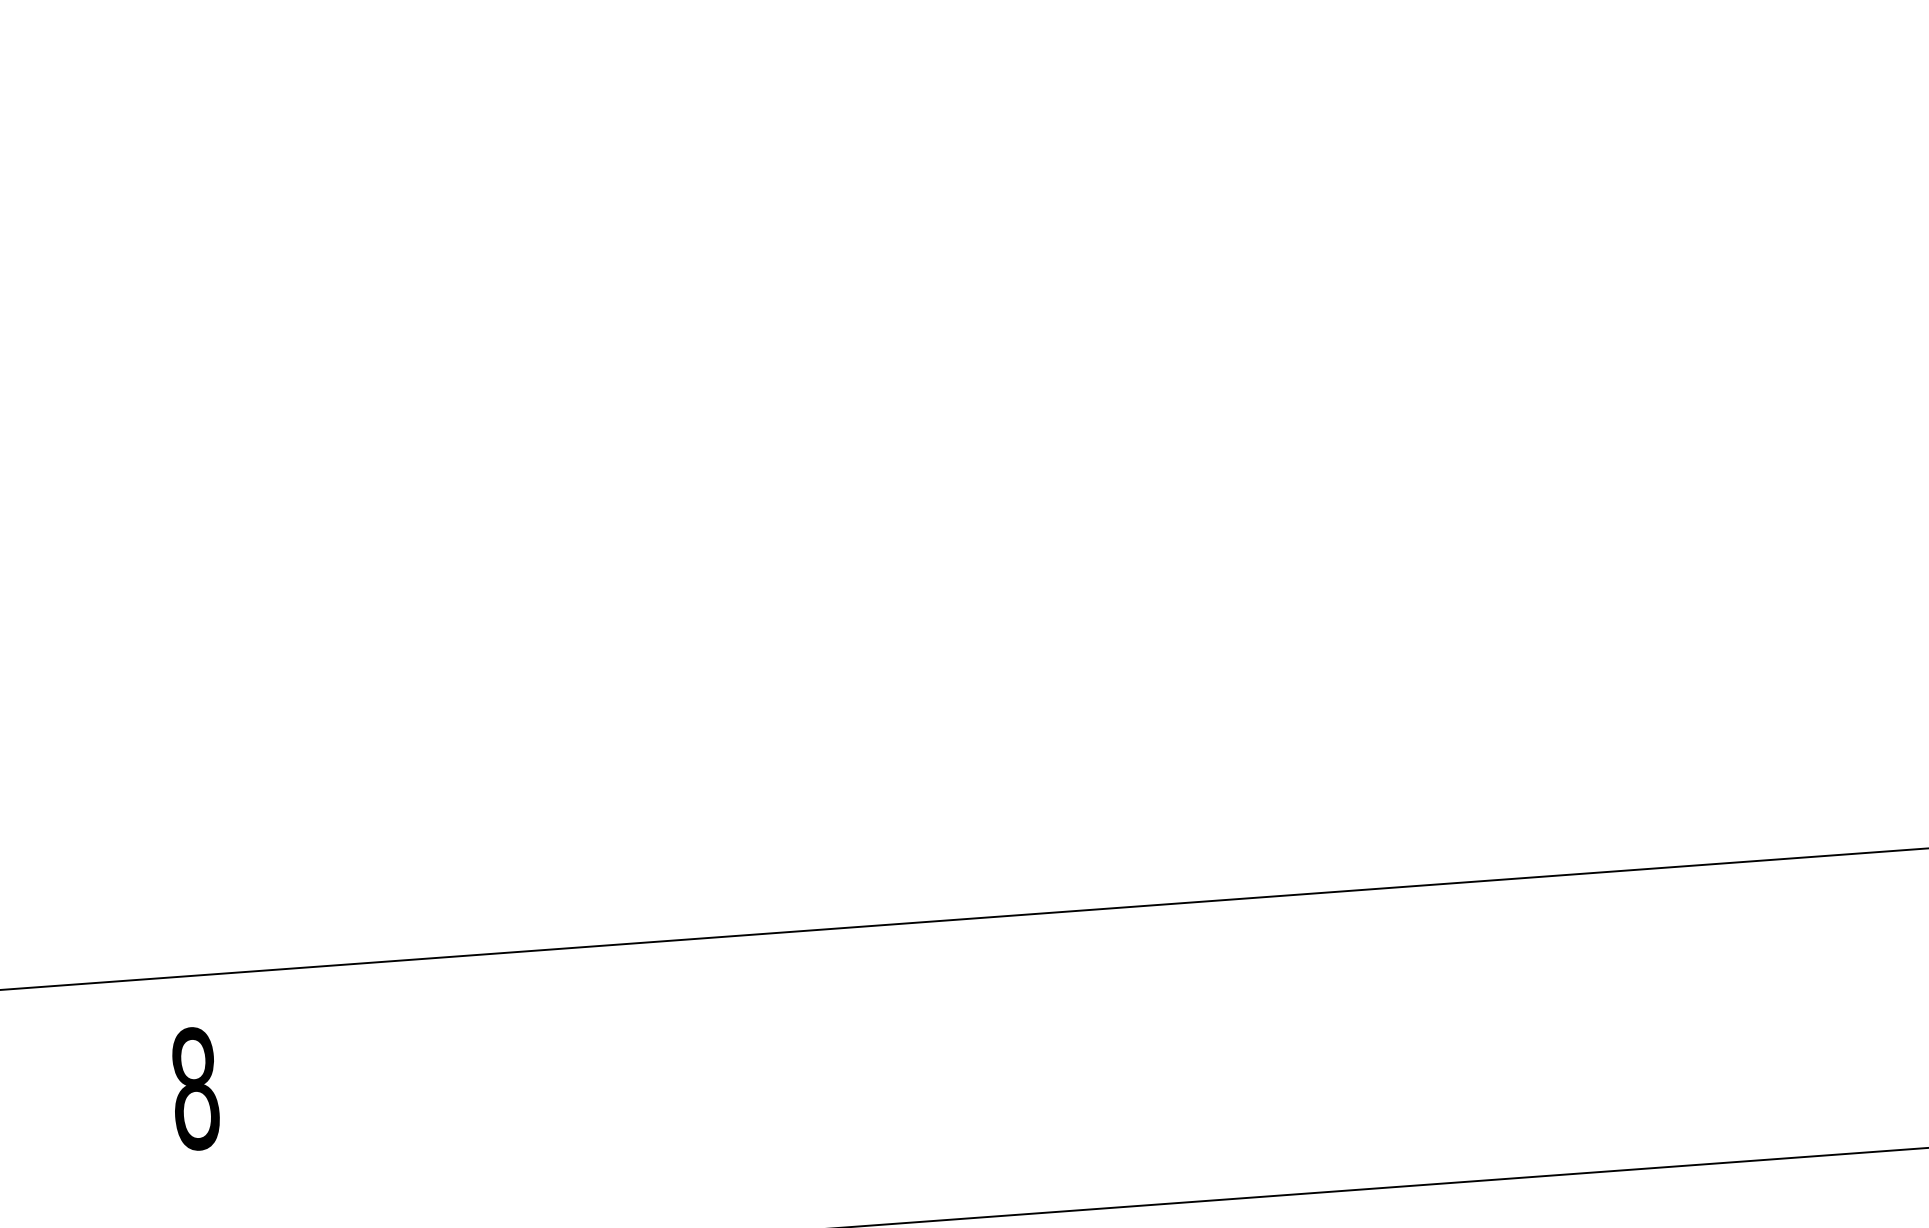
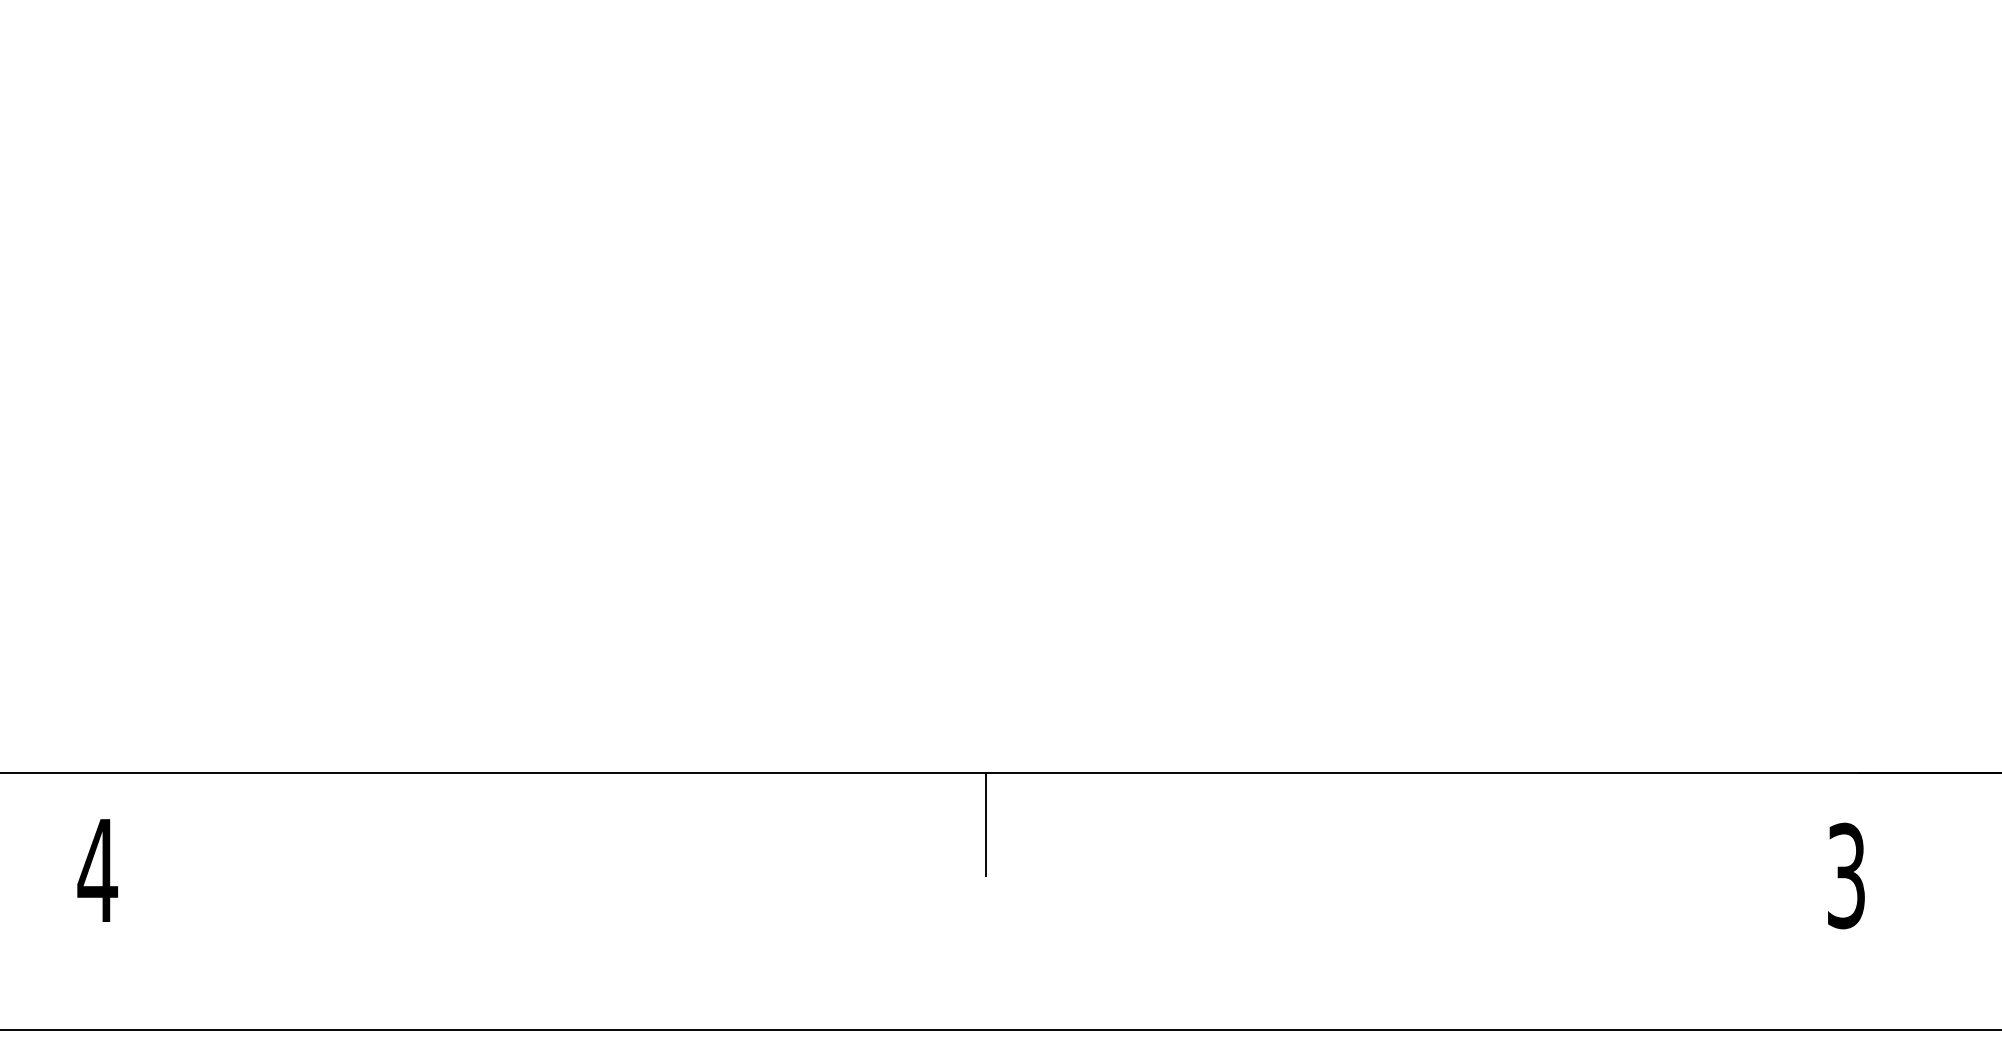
line: (1221, 959) -> (986, 824), added
text: (194, 1088) -> (97, 870), 8 -> 4

